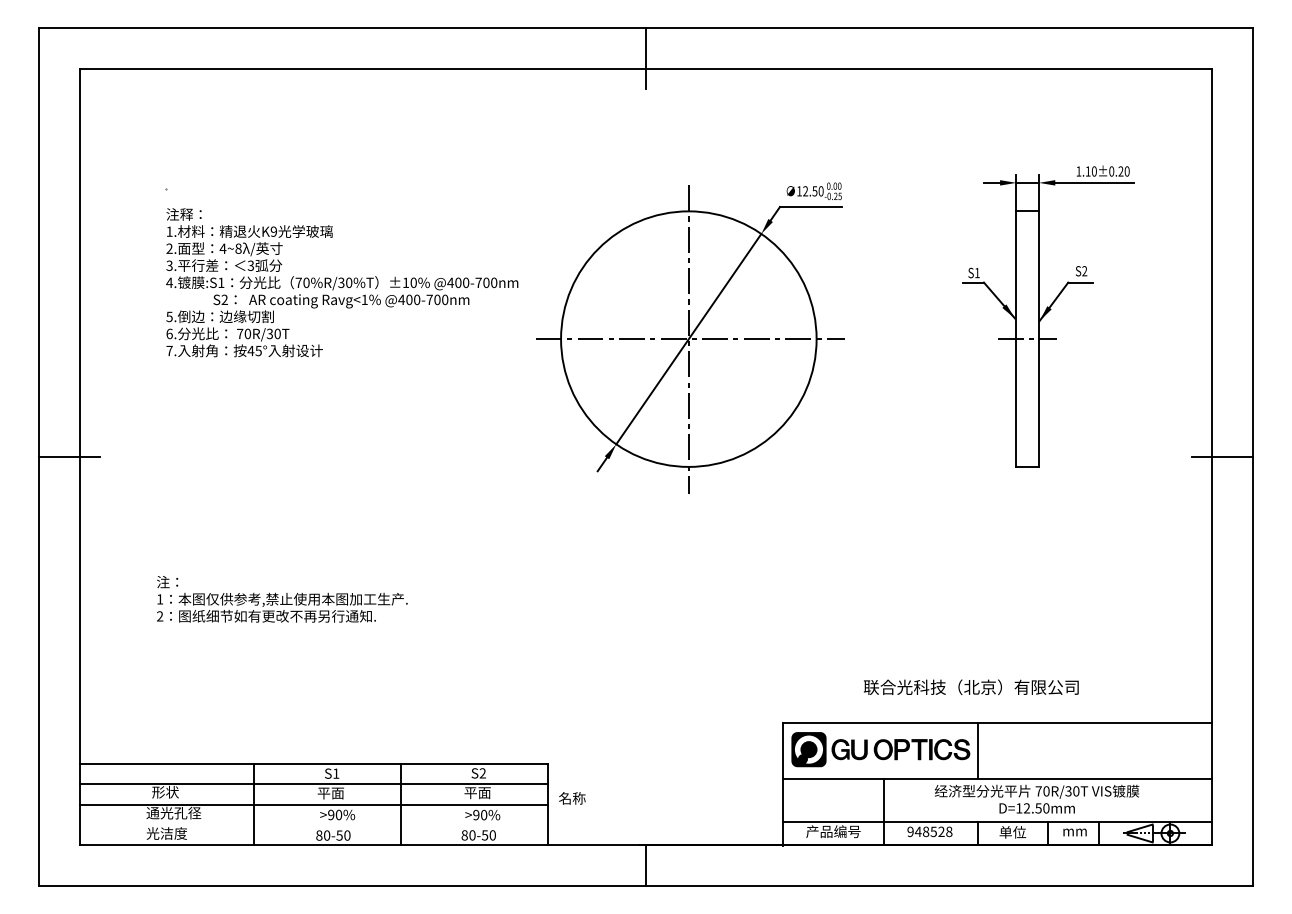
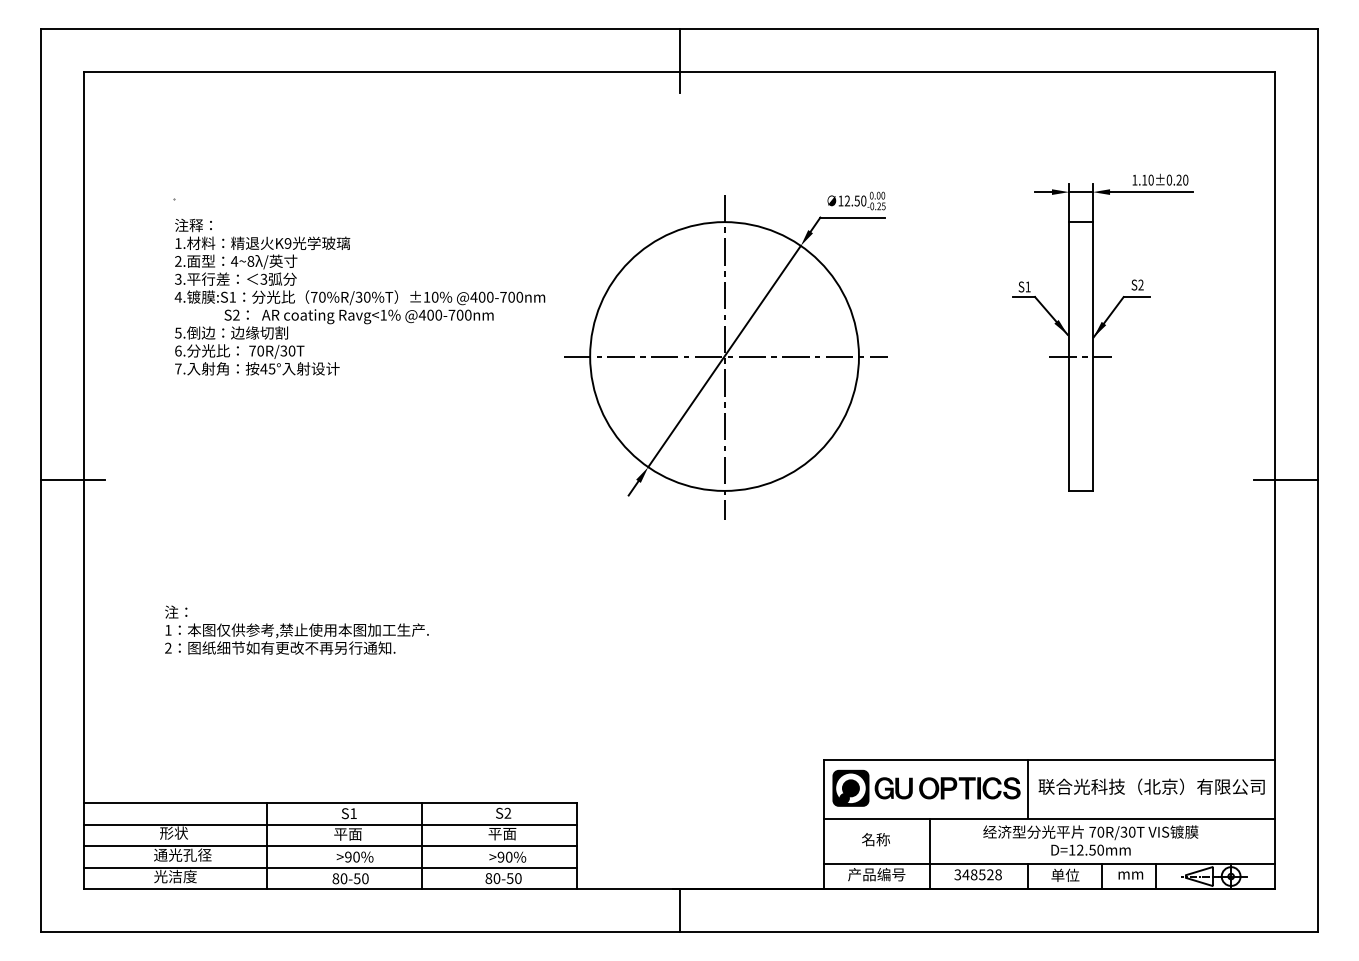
text: (971, 687) -> (1151, 786), moved
text: (571, 798) -> (875, 839), moved
line: (313, 824) -> (329, 867), added
text: (910, 831) -> (957, 874), 948528 -> 348528

